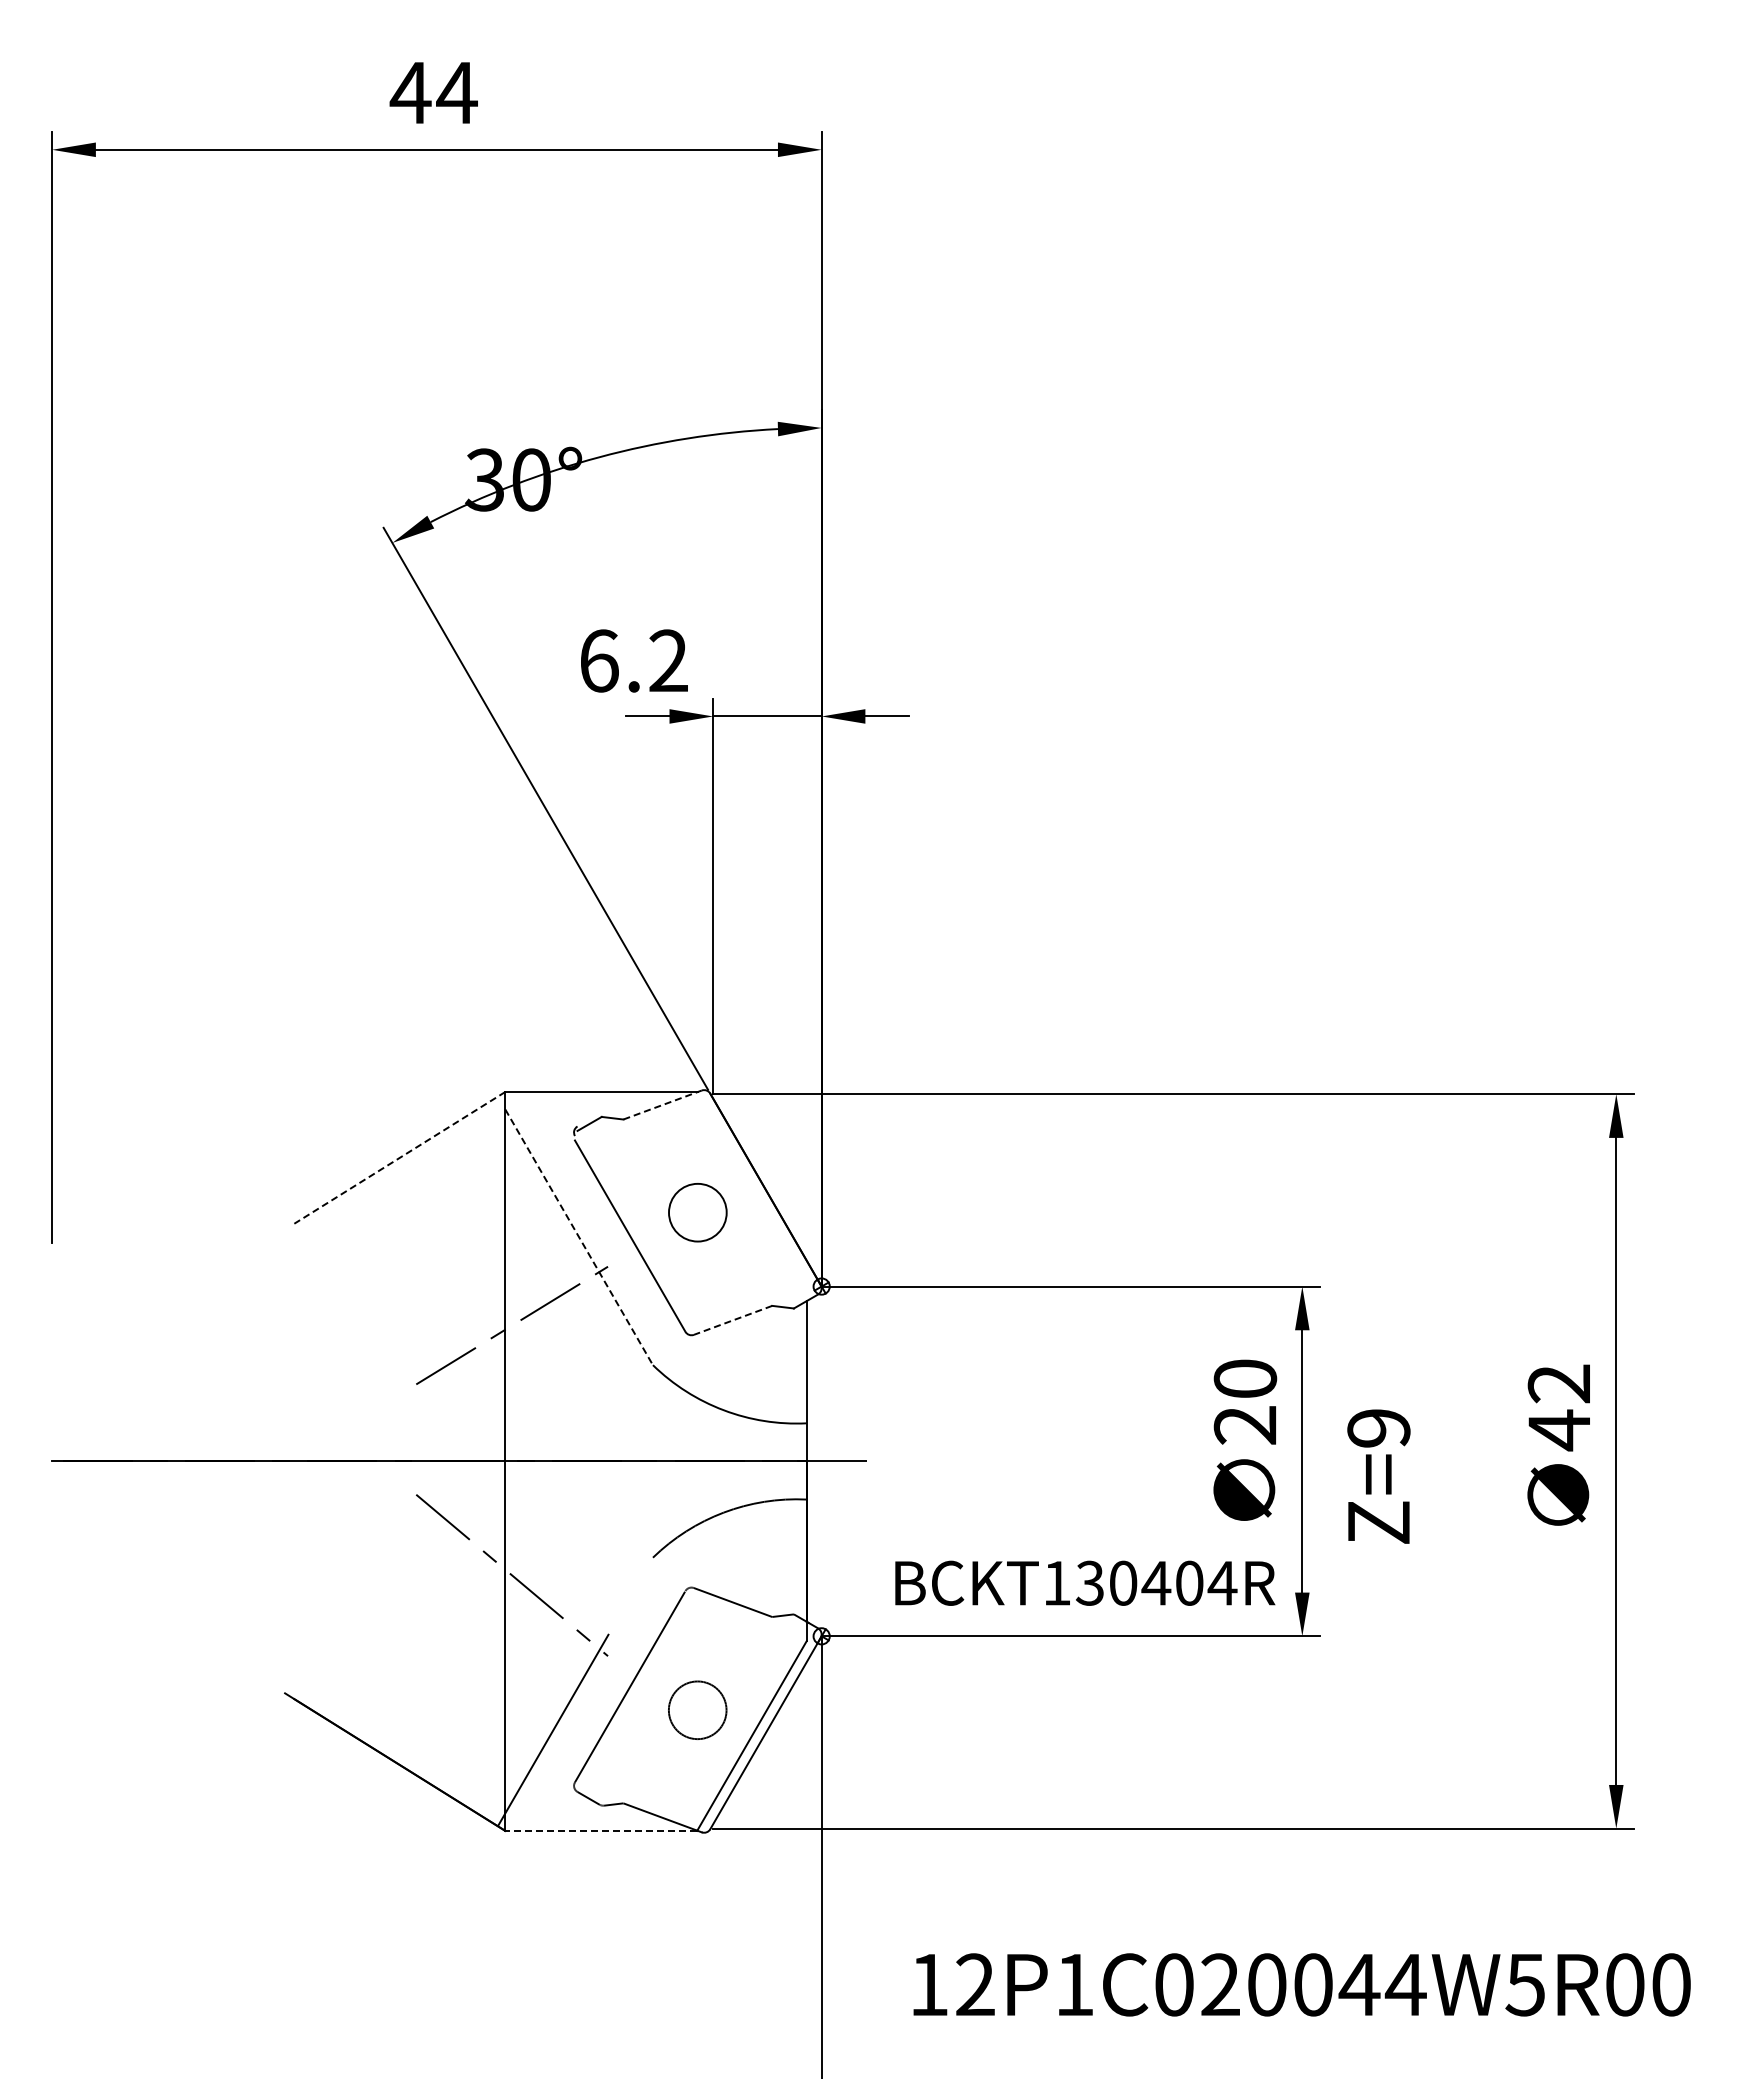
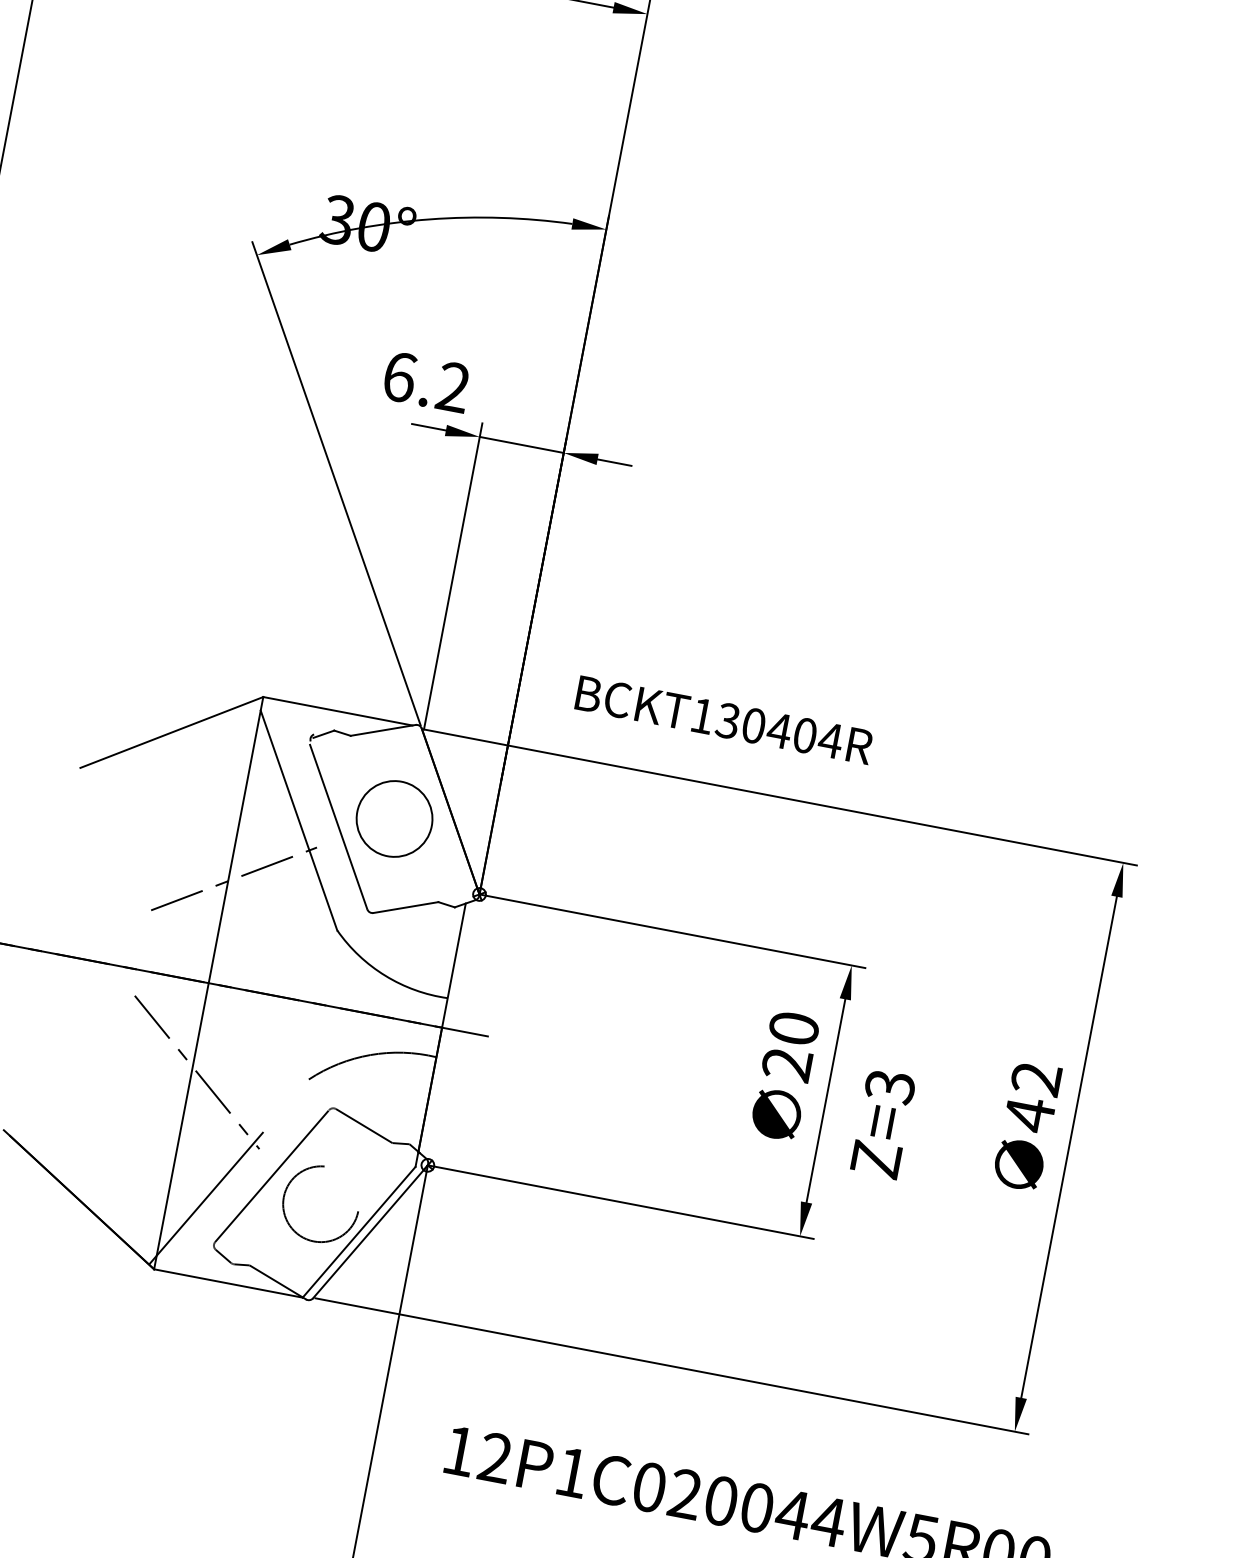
line: (662, 1105) -> (383, 730), dashed -> solid
line: (399, 1158) -> (171, 732), dashed -> solid
circle: (697, 1212) -> (394, 818), size x1.67
line: (579, 1237) -> (299, 820), dashed -> solid
line: (733, 1320) -> (406, 907), dashed -> solid
text: (1378, 1428) -> (889, 1086), Z=9 -> Z=3
text: (1085, 1582) -> (724, 719), moved
circle: (697, 1710) -> (320, 1204), size x1.67
line: (601, 1830) -> (228, 1283), dashed -> solid

